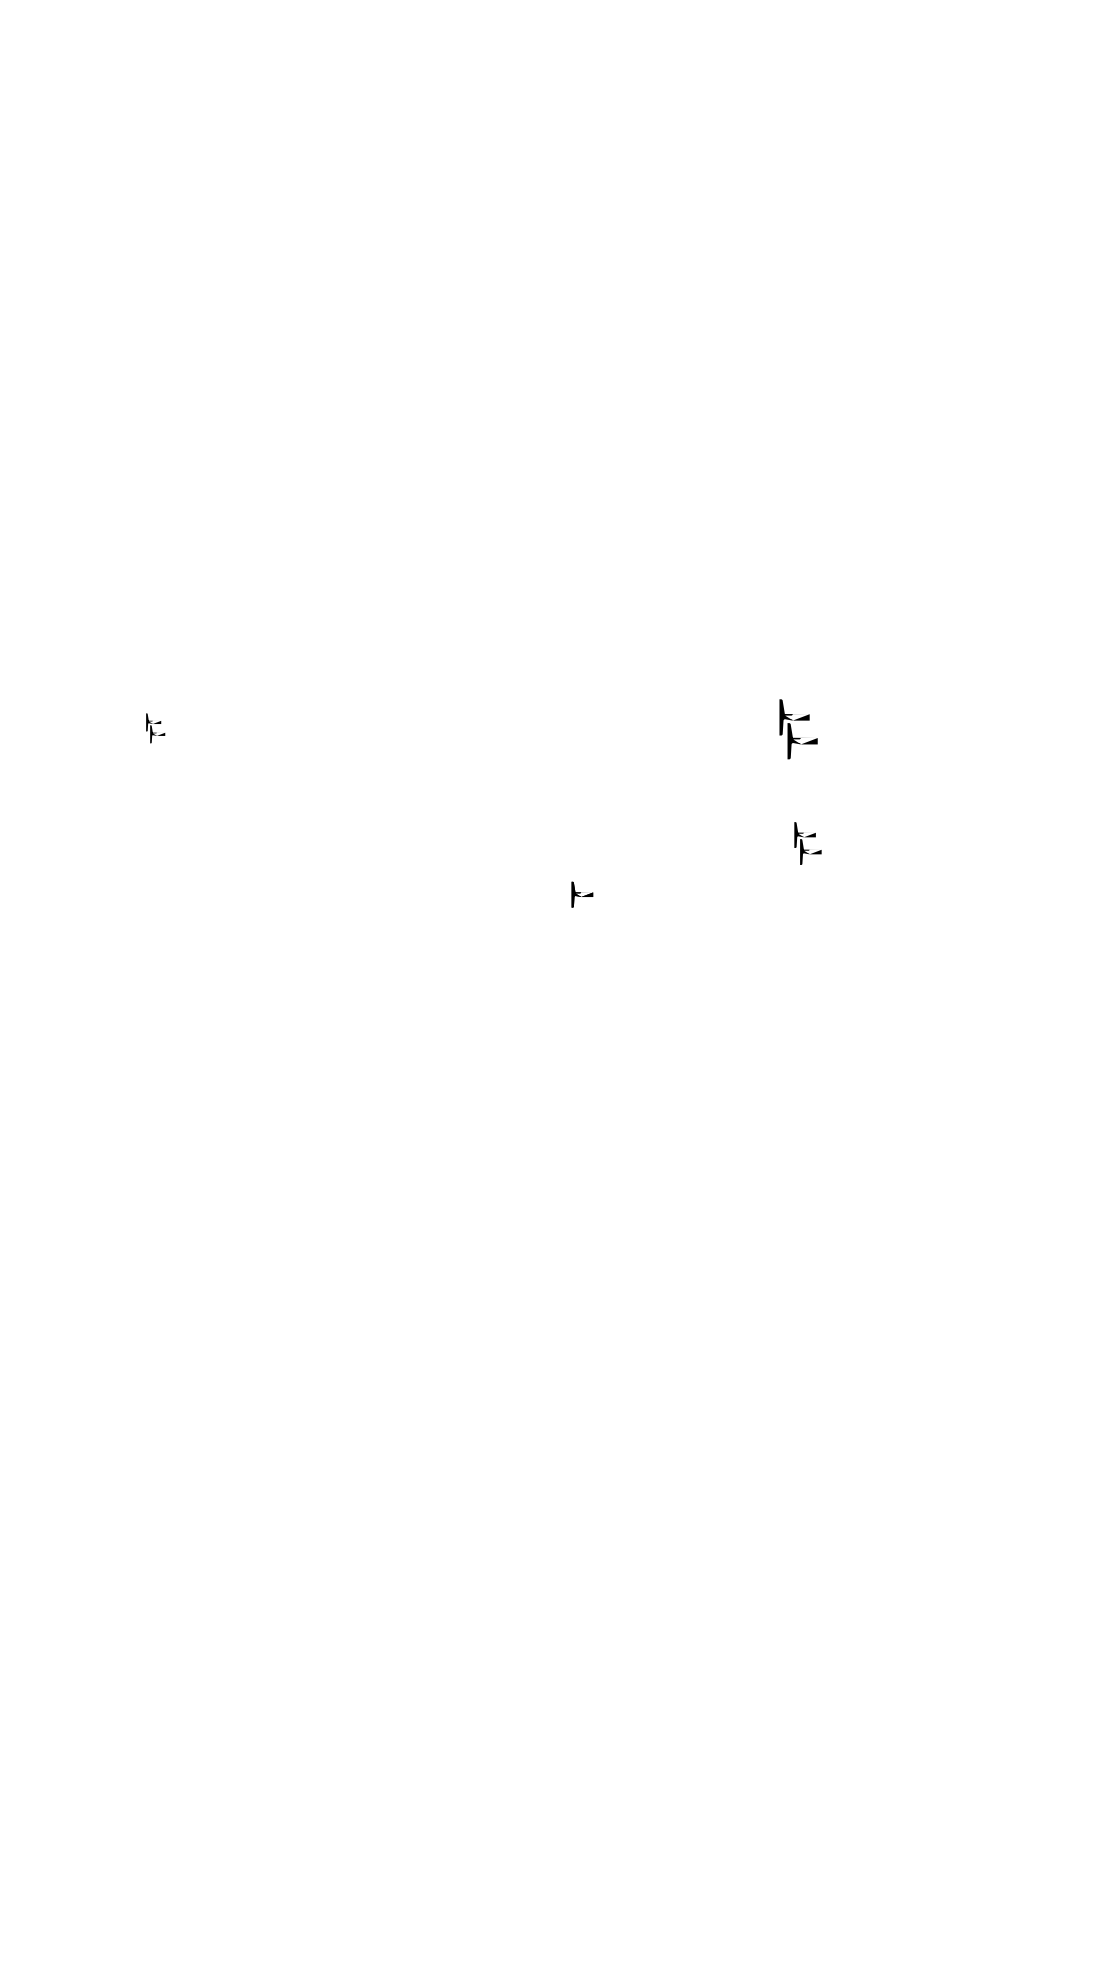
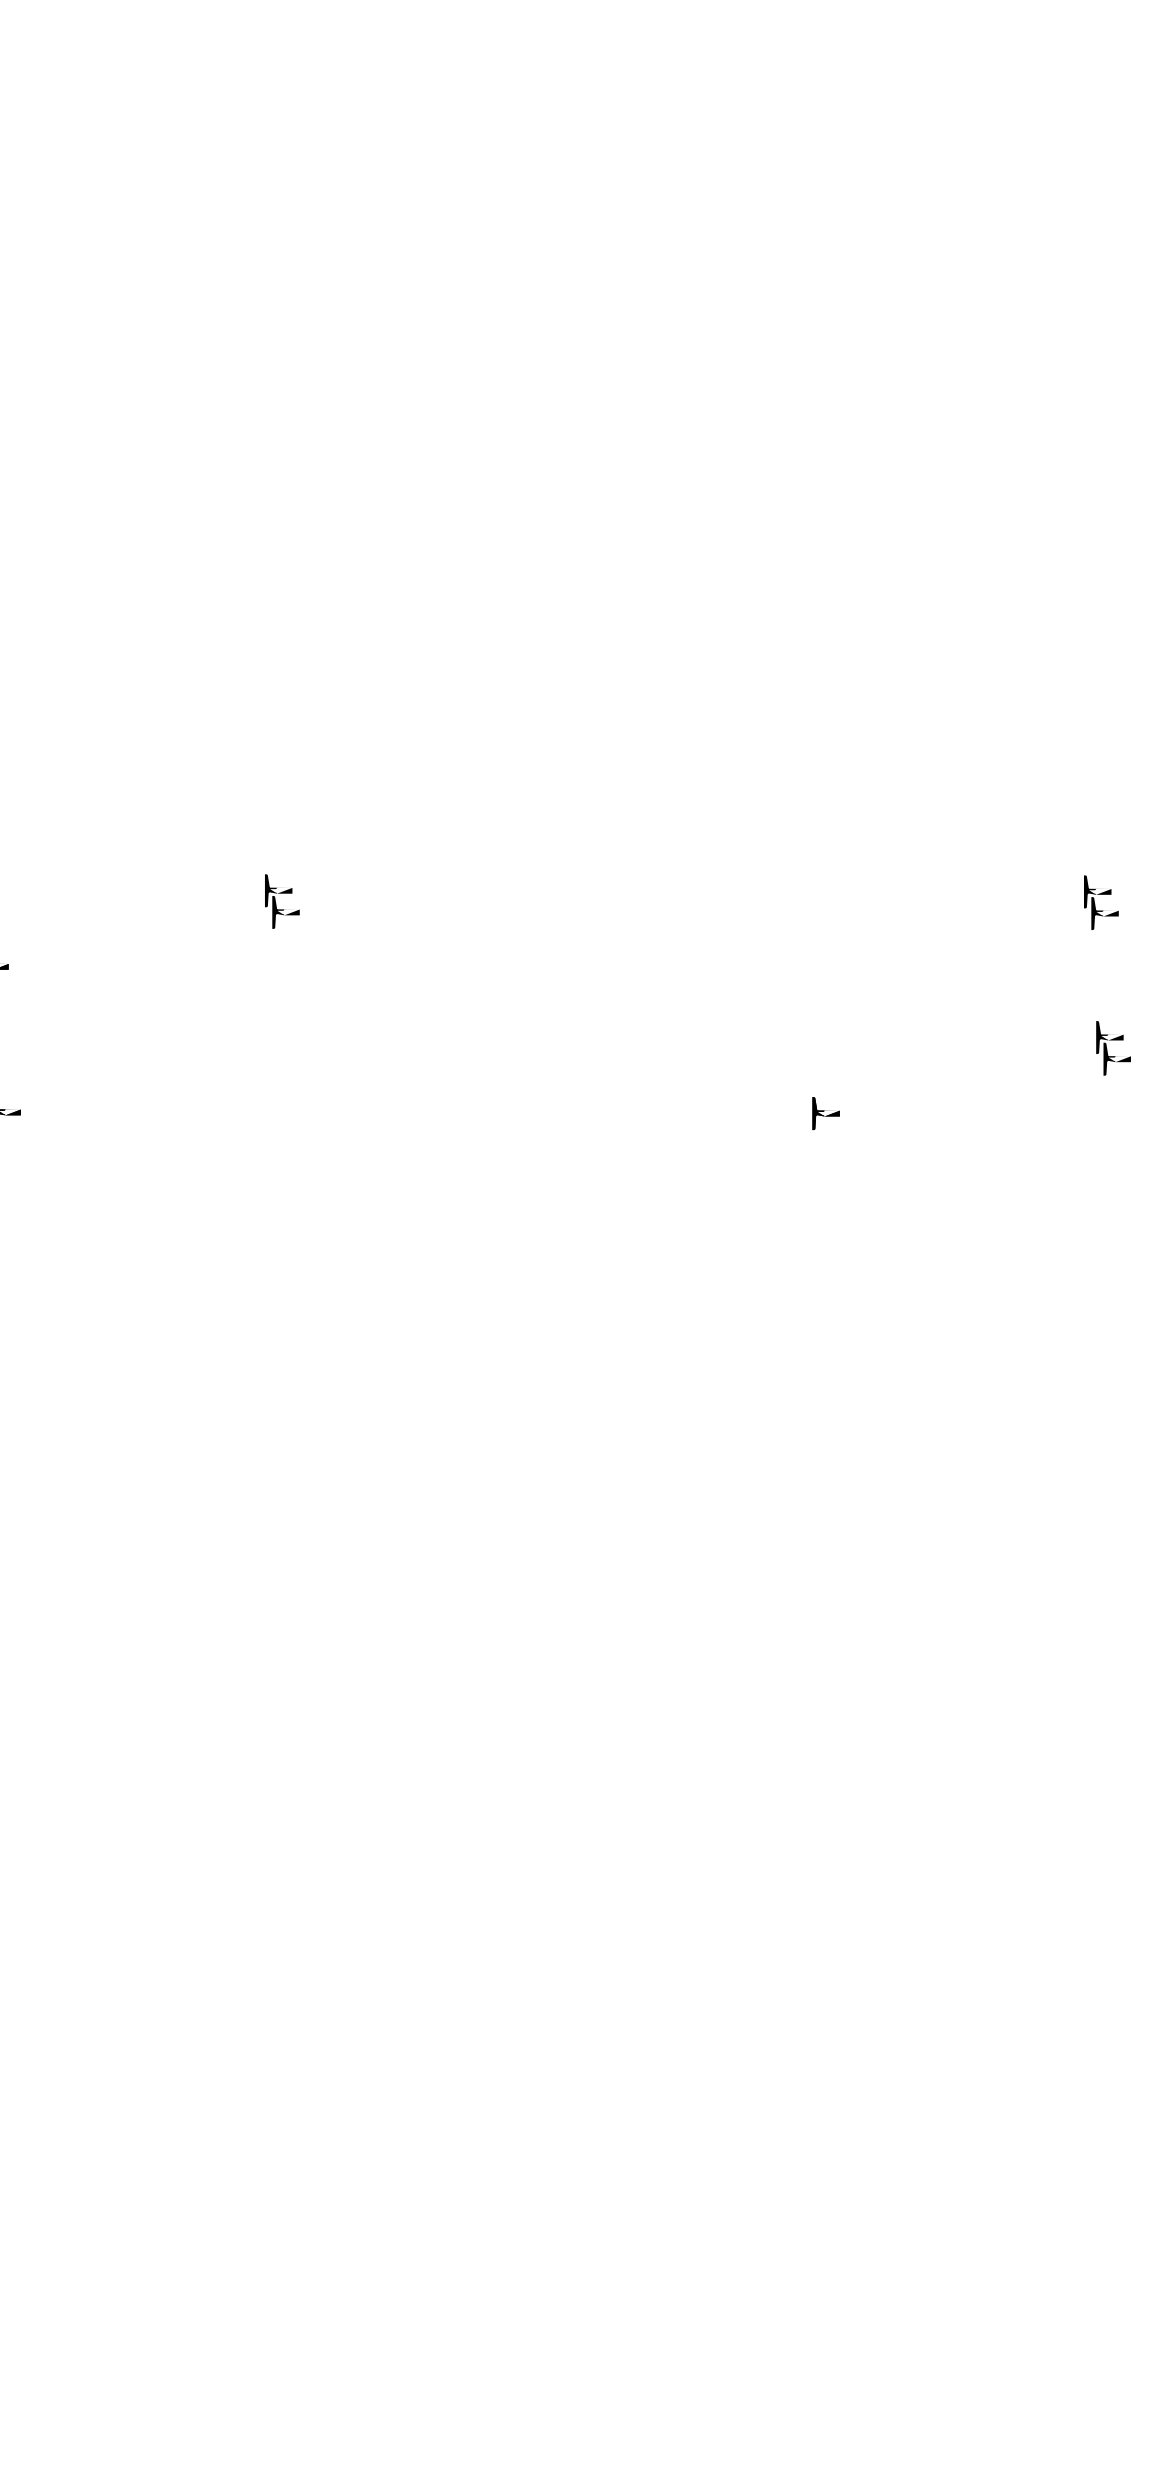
part: (155, 728) -> (282, 901), size x1.43
part: (797, 728) -> (1100, 901), size x0.71

